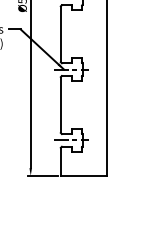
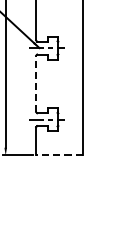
line: (60, 105) -> (35, 84), solid -> dashed
line: (83, 175) -> (59, 155), solid -> dashed

